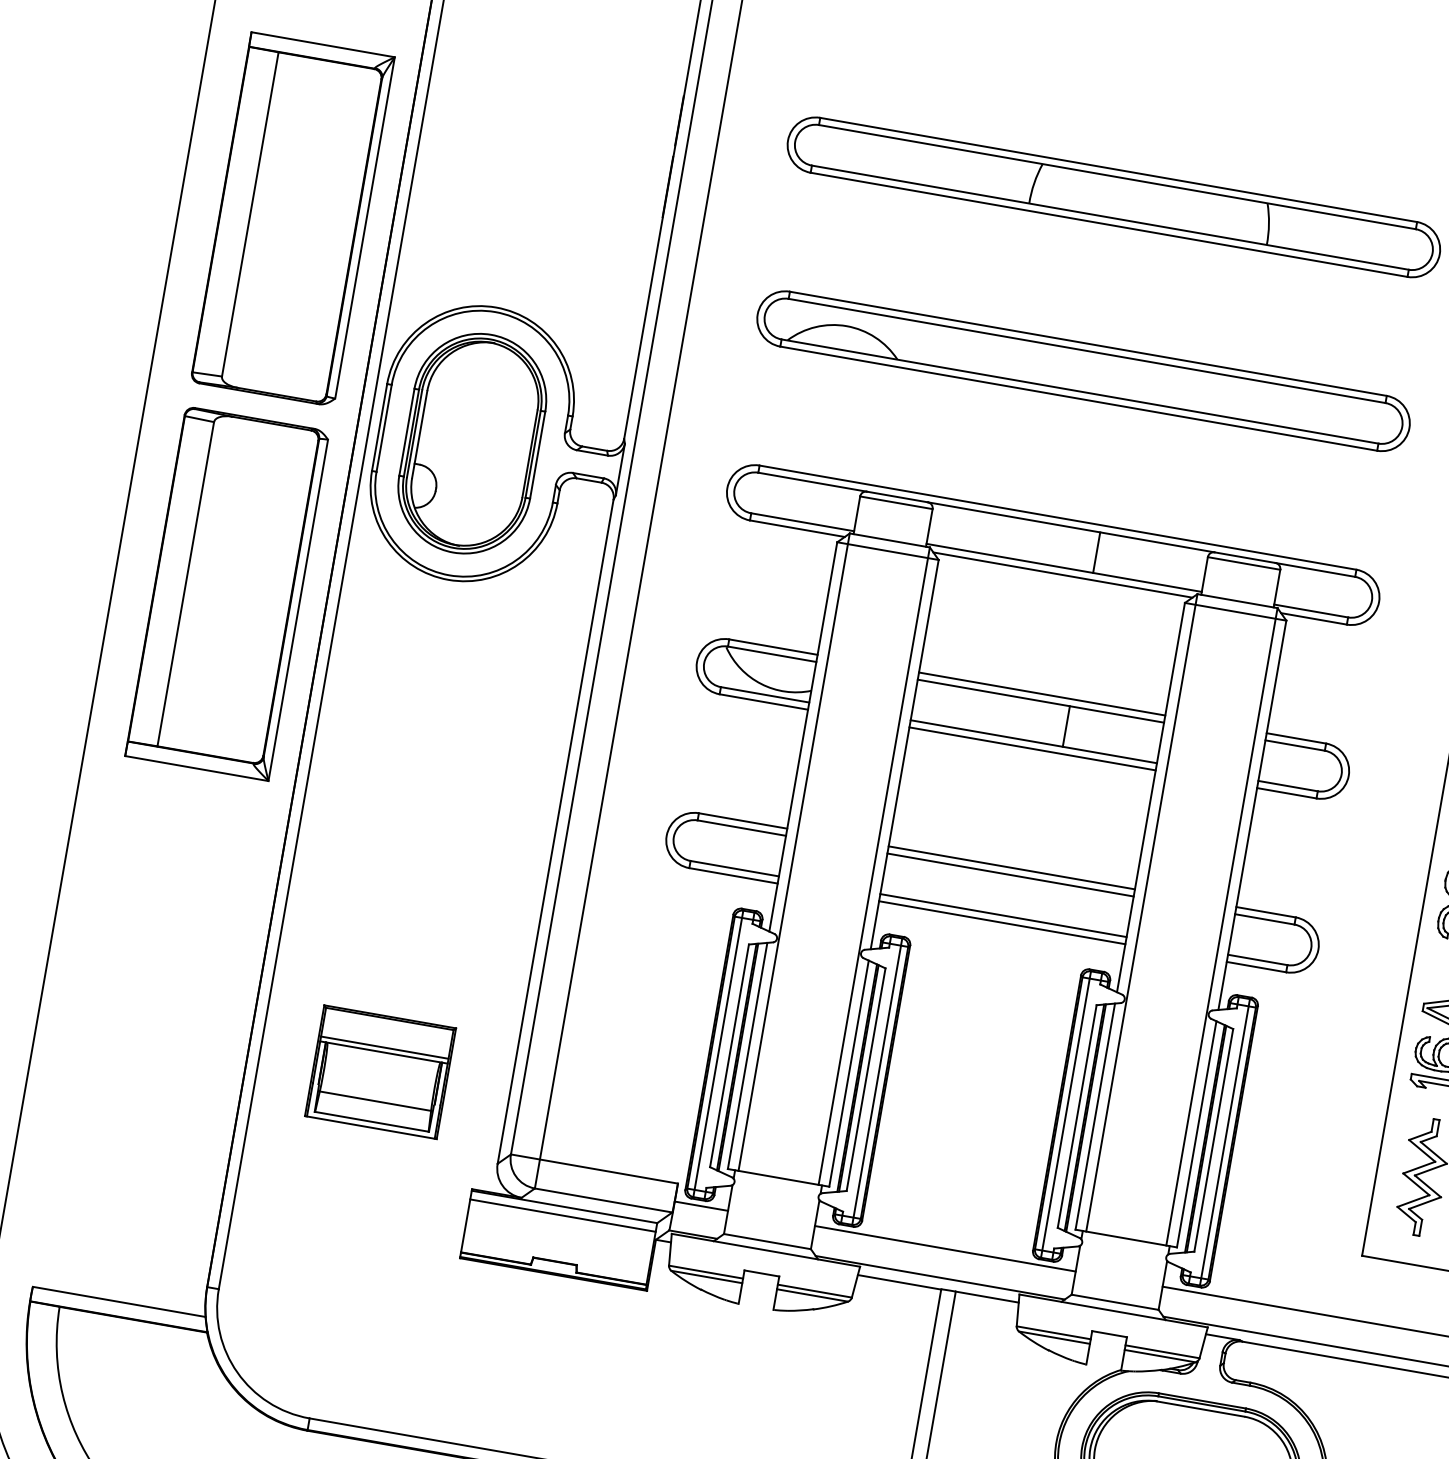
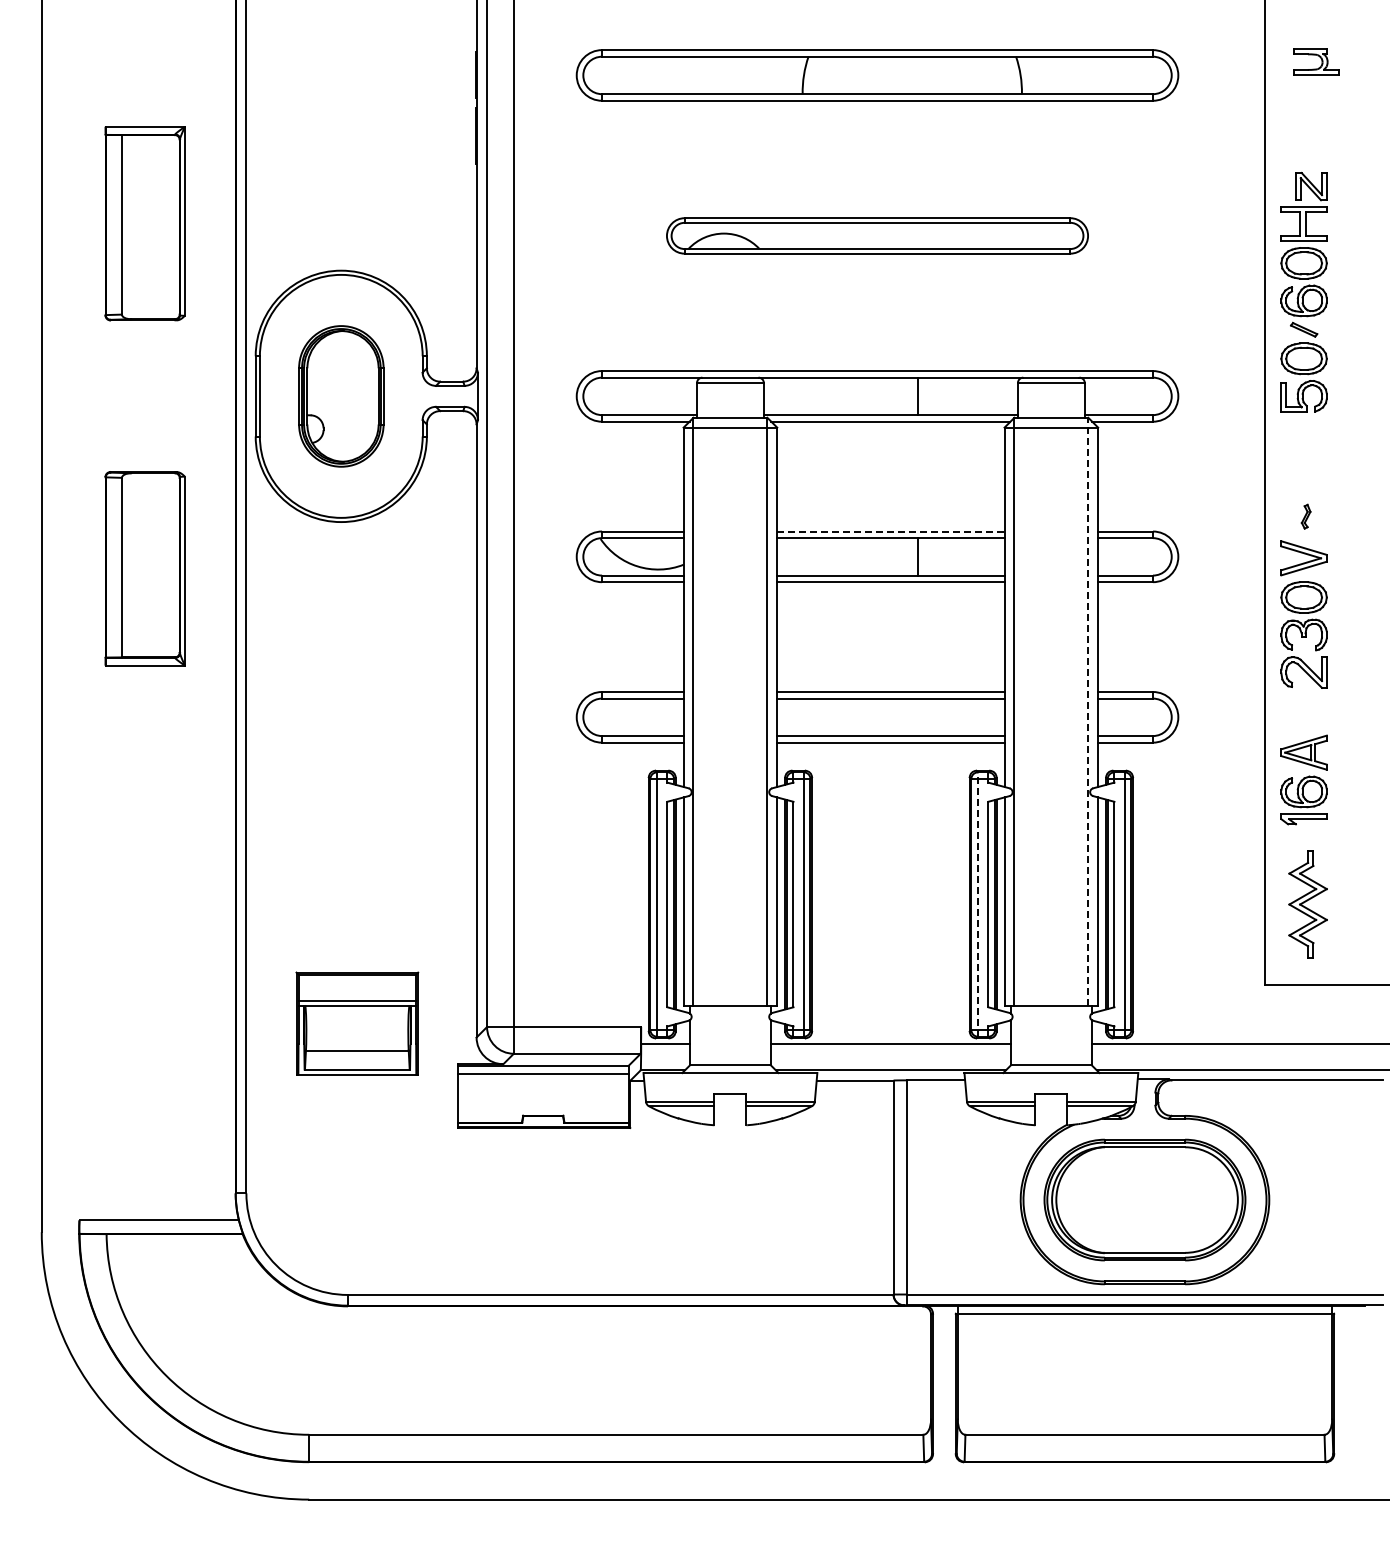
part: (291, 219) -> (144, 223), size x0.6
part: (1083, 370) -> (877, 235), size x0.7
part: (472, 443) -> (341, 396), size x0.7
part: (226, 592) -> (144, 568), size x0.6
line: (1041, 693) -> (890, 531), solid -> dashed
line: (1222, 926) -> (1088, 711), solid -> dashed
part: (380, 1071) -> (357, 1023), moved
line: (1066, 1114) -> (978, 904), solid -> dashed

